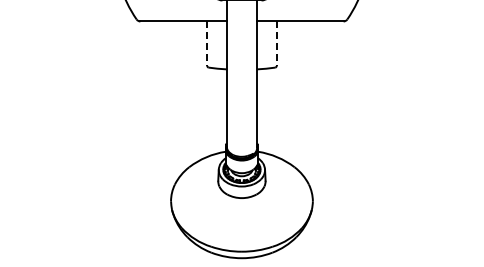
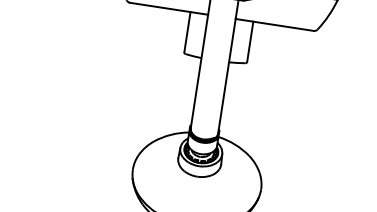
line: (207, 44) -> (187, 32), dashed -> solid
line: (276, 44) -> (249, 42), dashed -> solid

